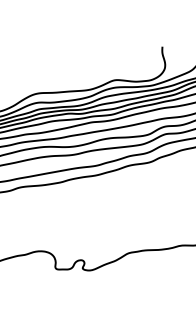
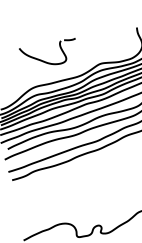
part: (55, 67) -> (46, 61), added

